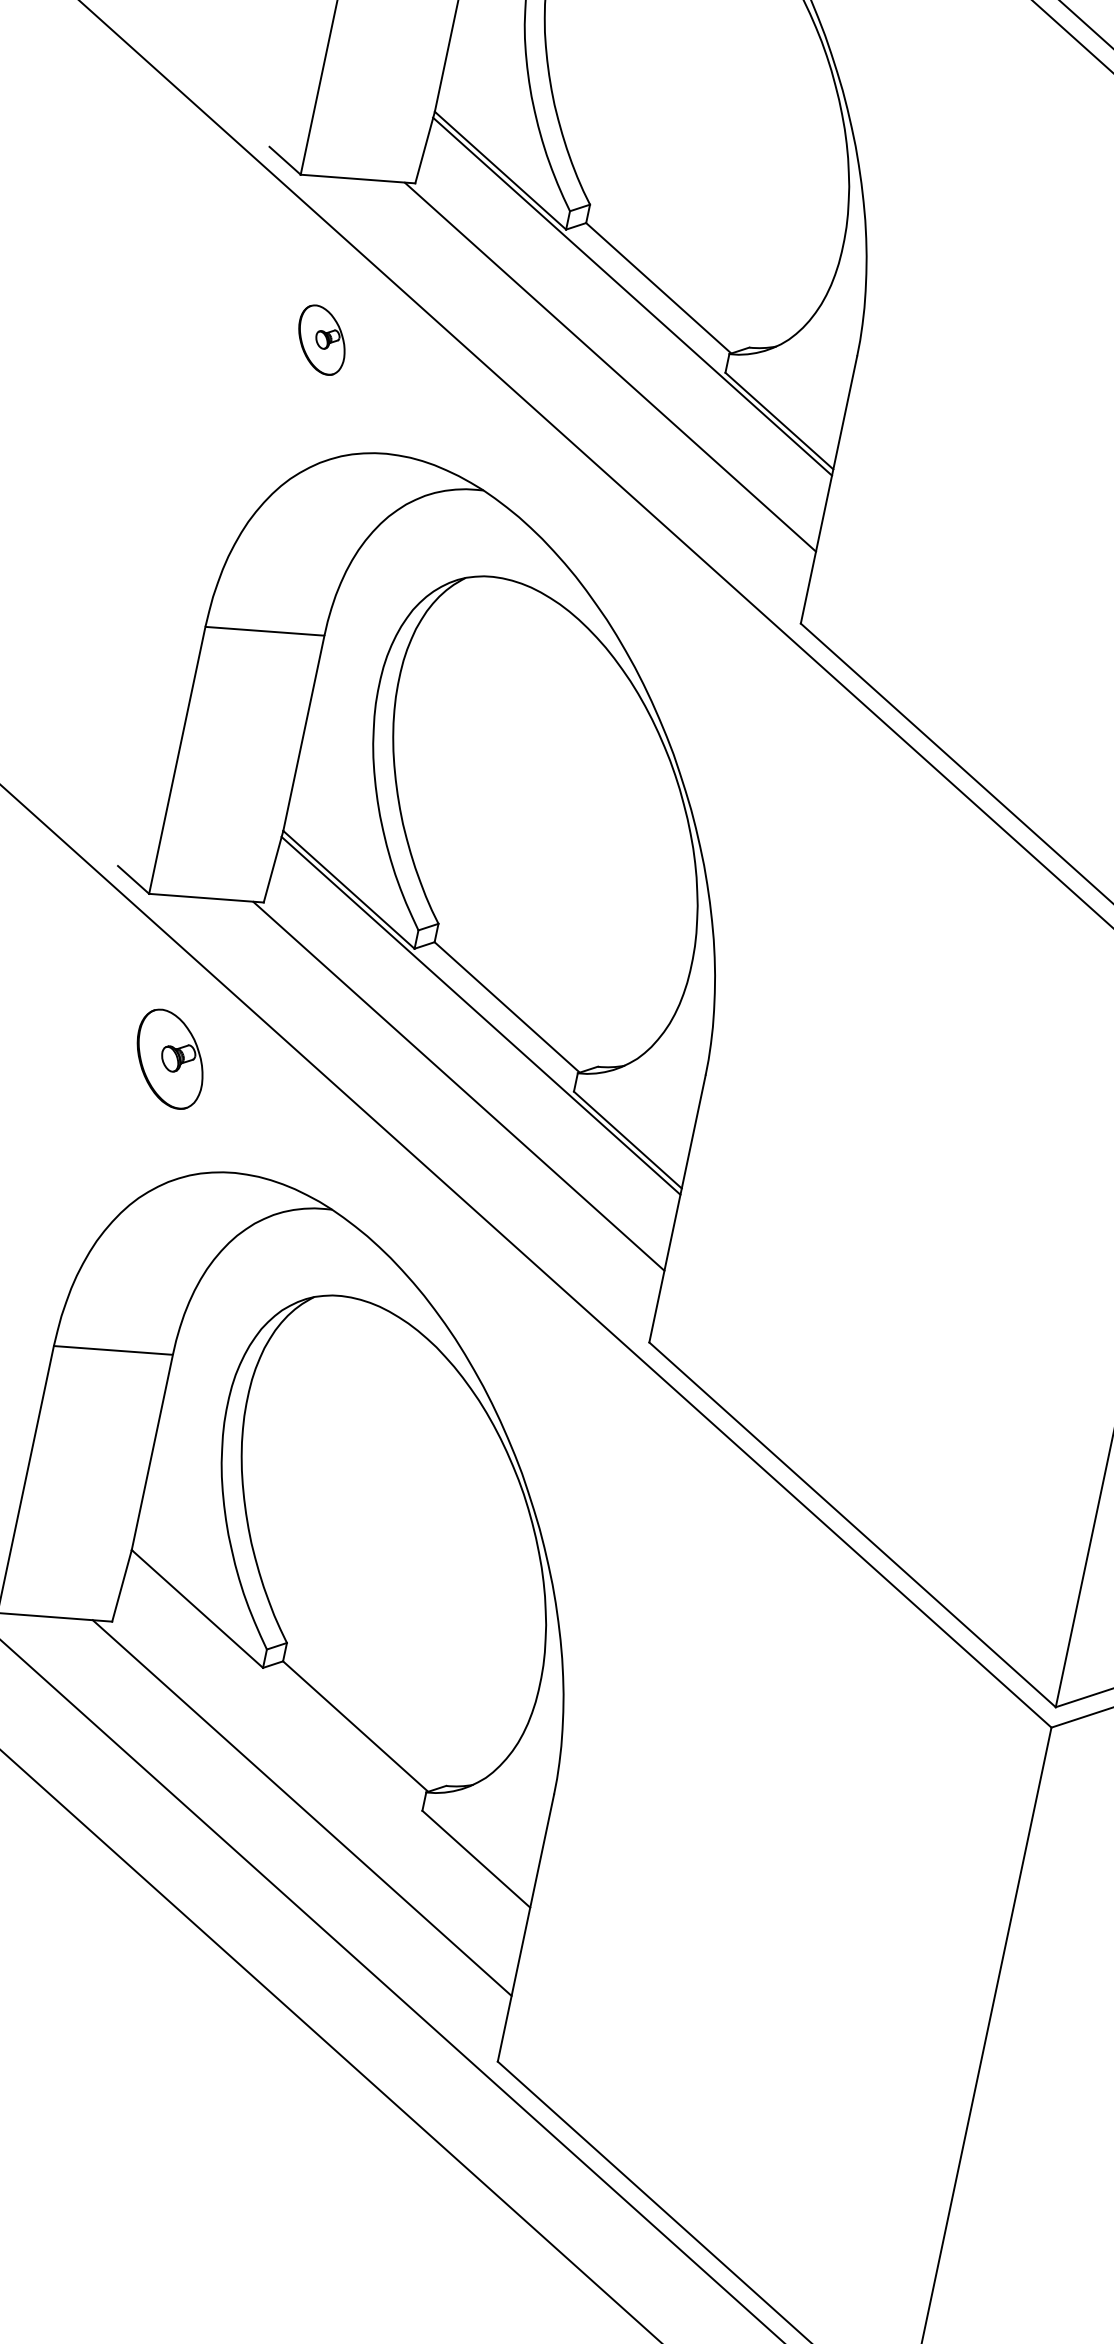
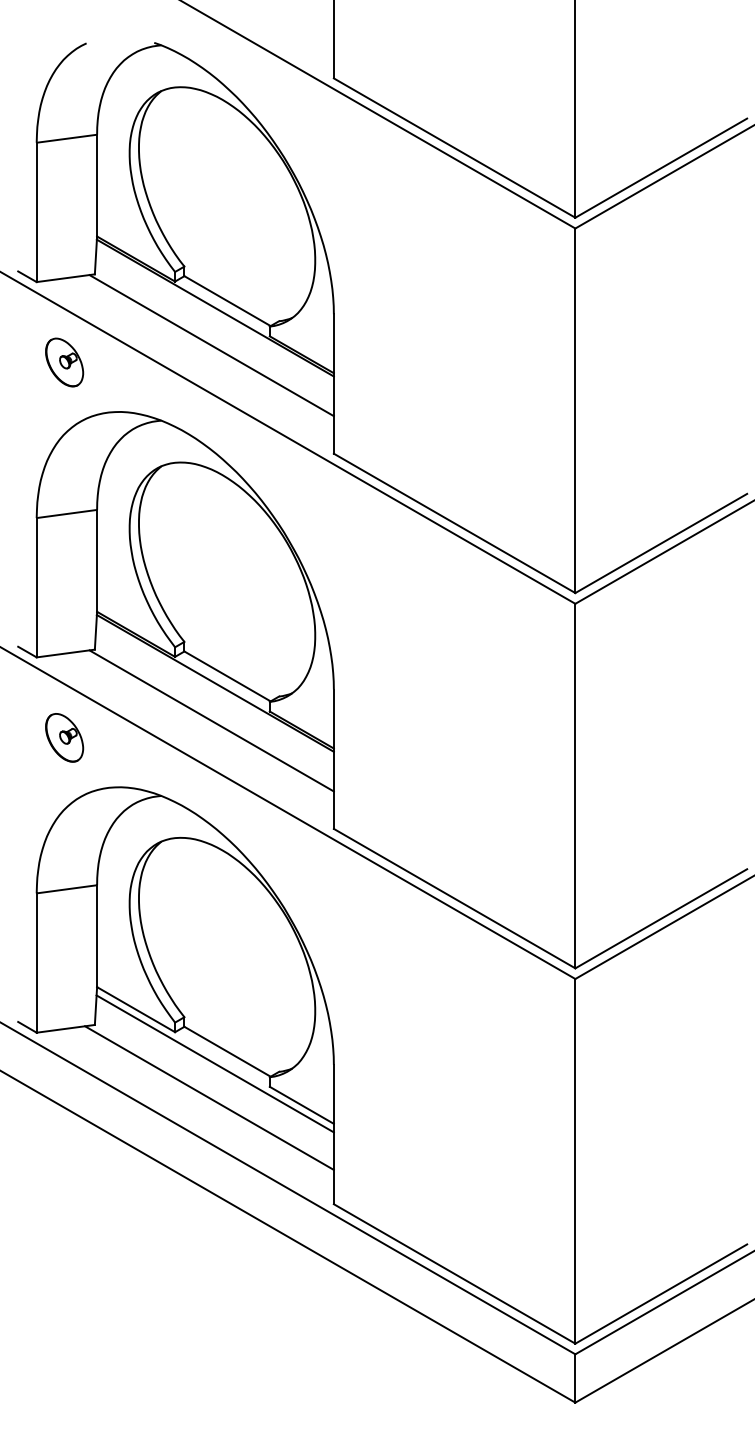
part: (321, 340) -> (64, 362), size x1.43
line: (325, 1743) -> (214, 1063), added

